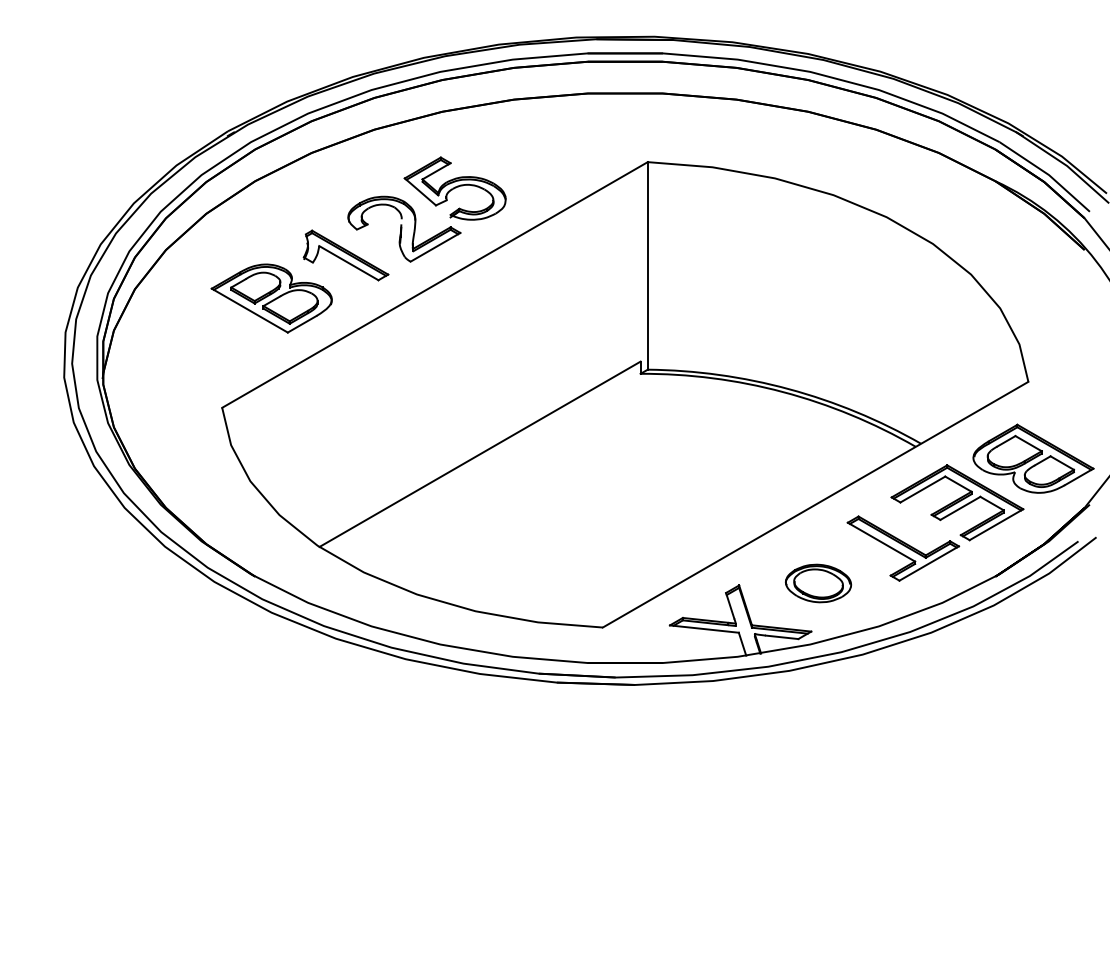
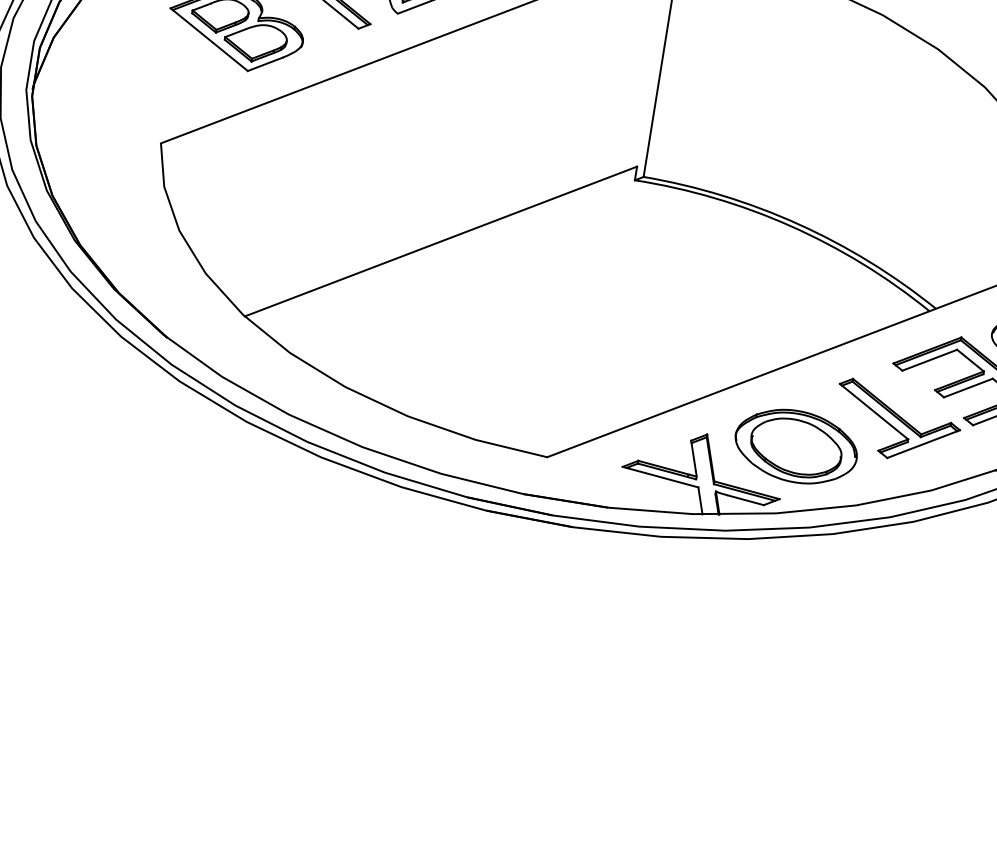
part: (818, 583) -> (796, 446), size x1.67

